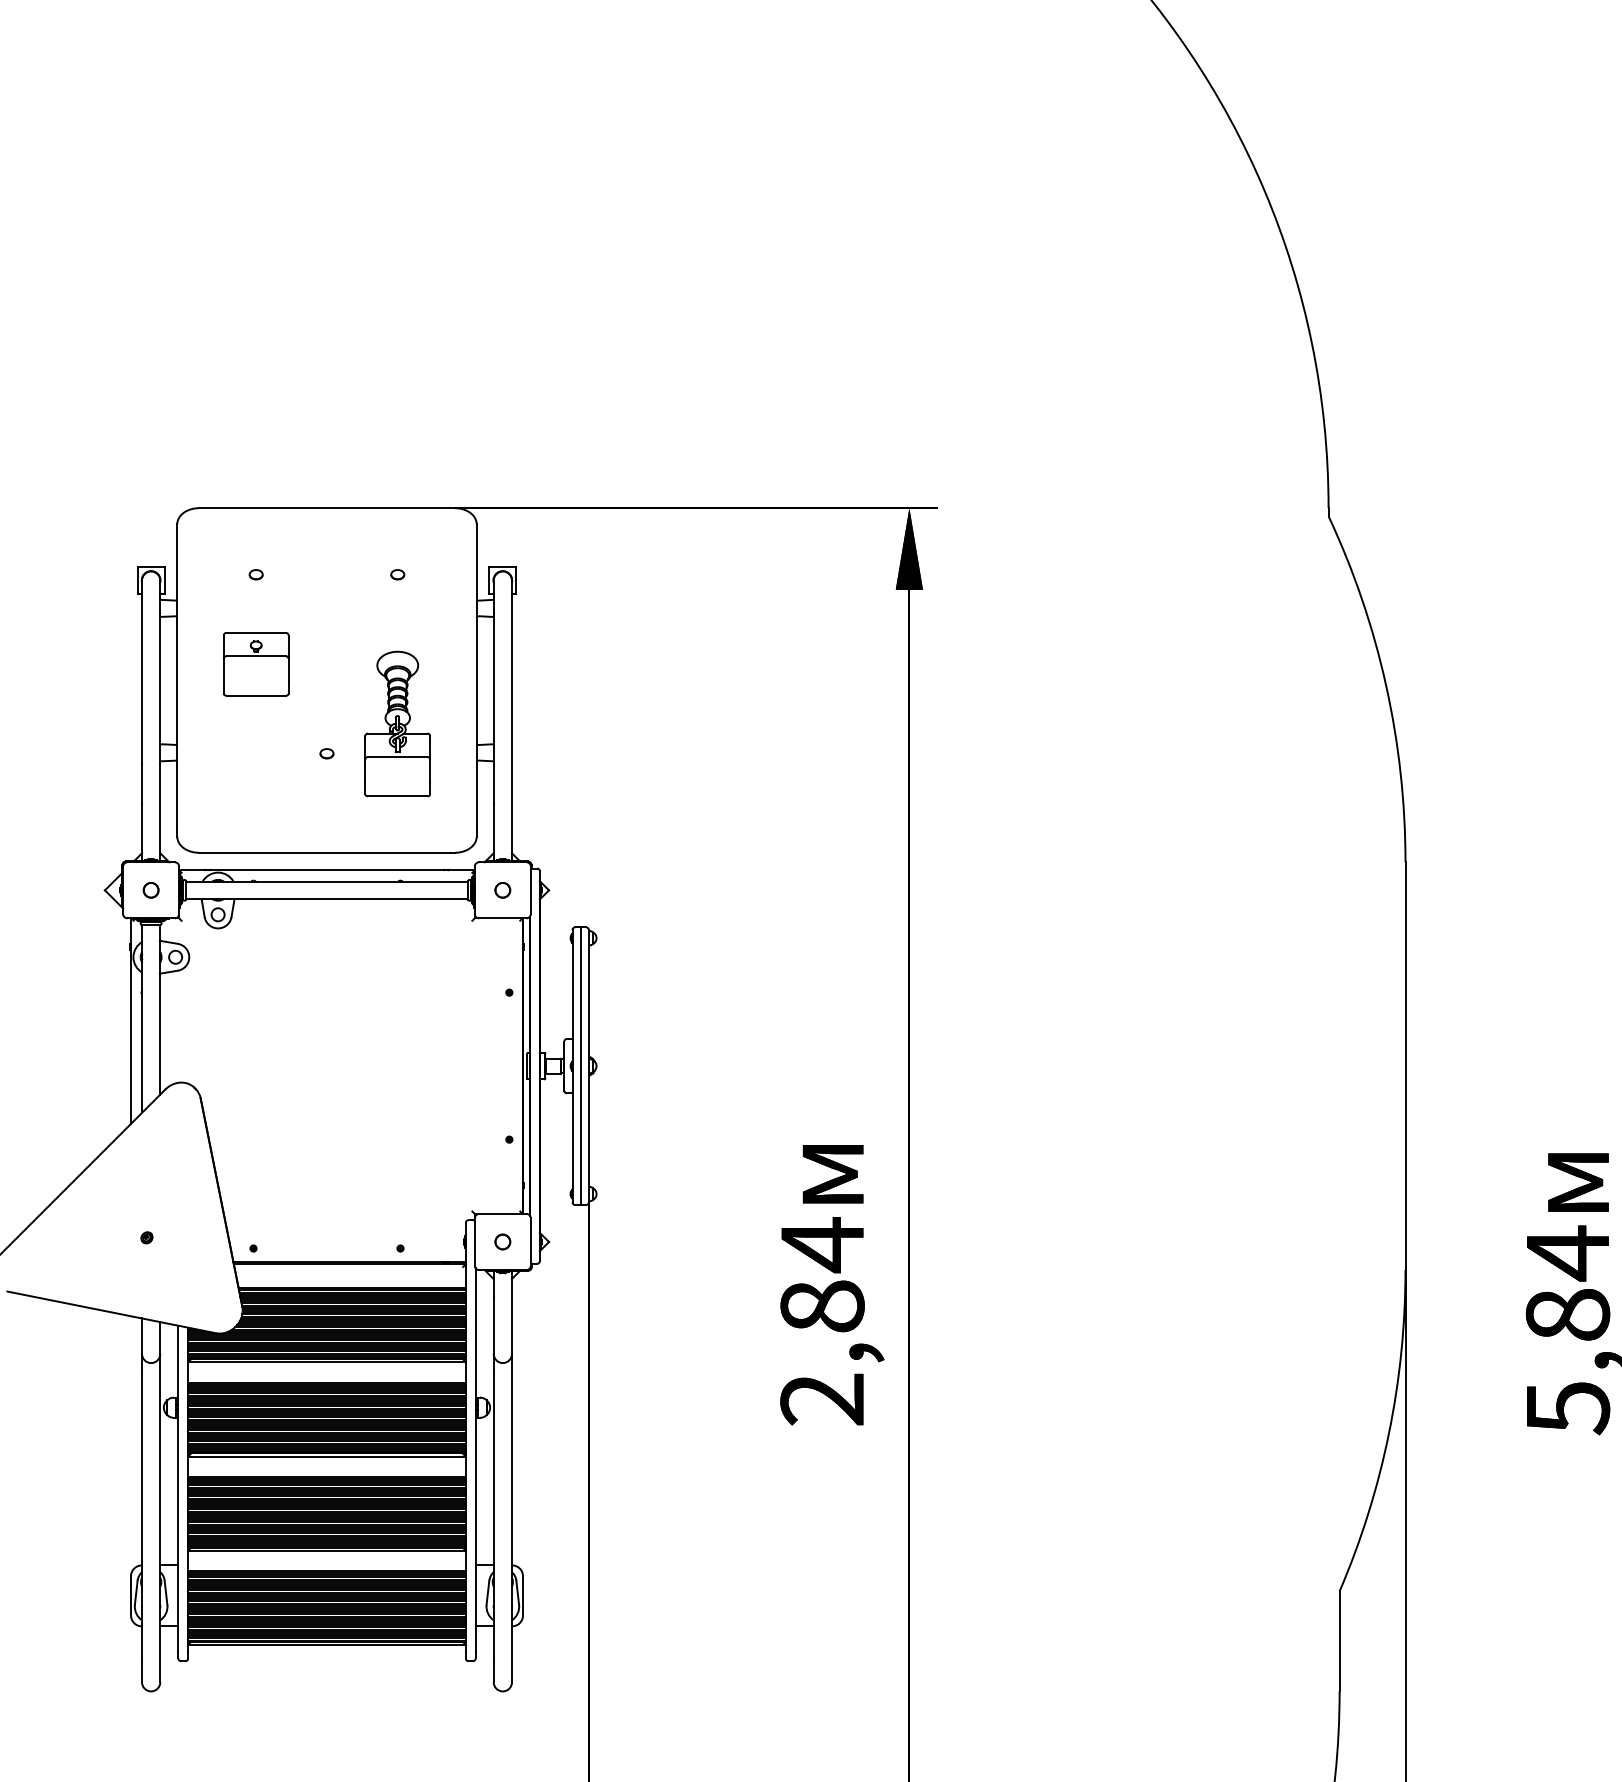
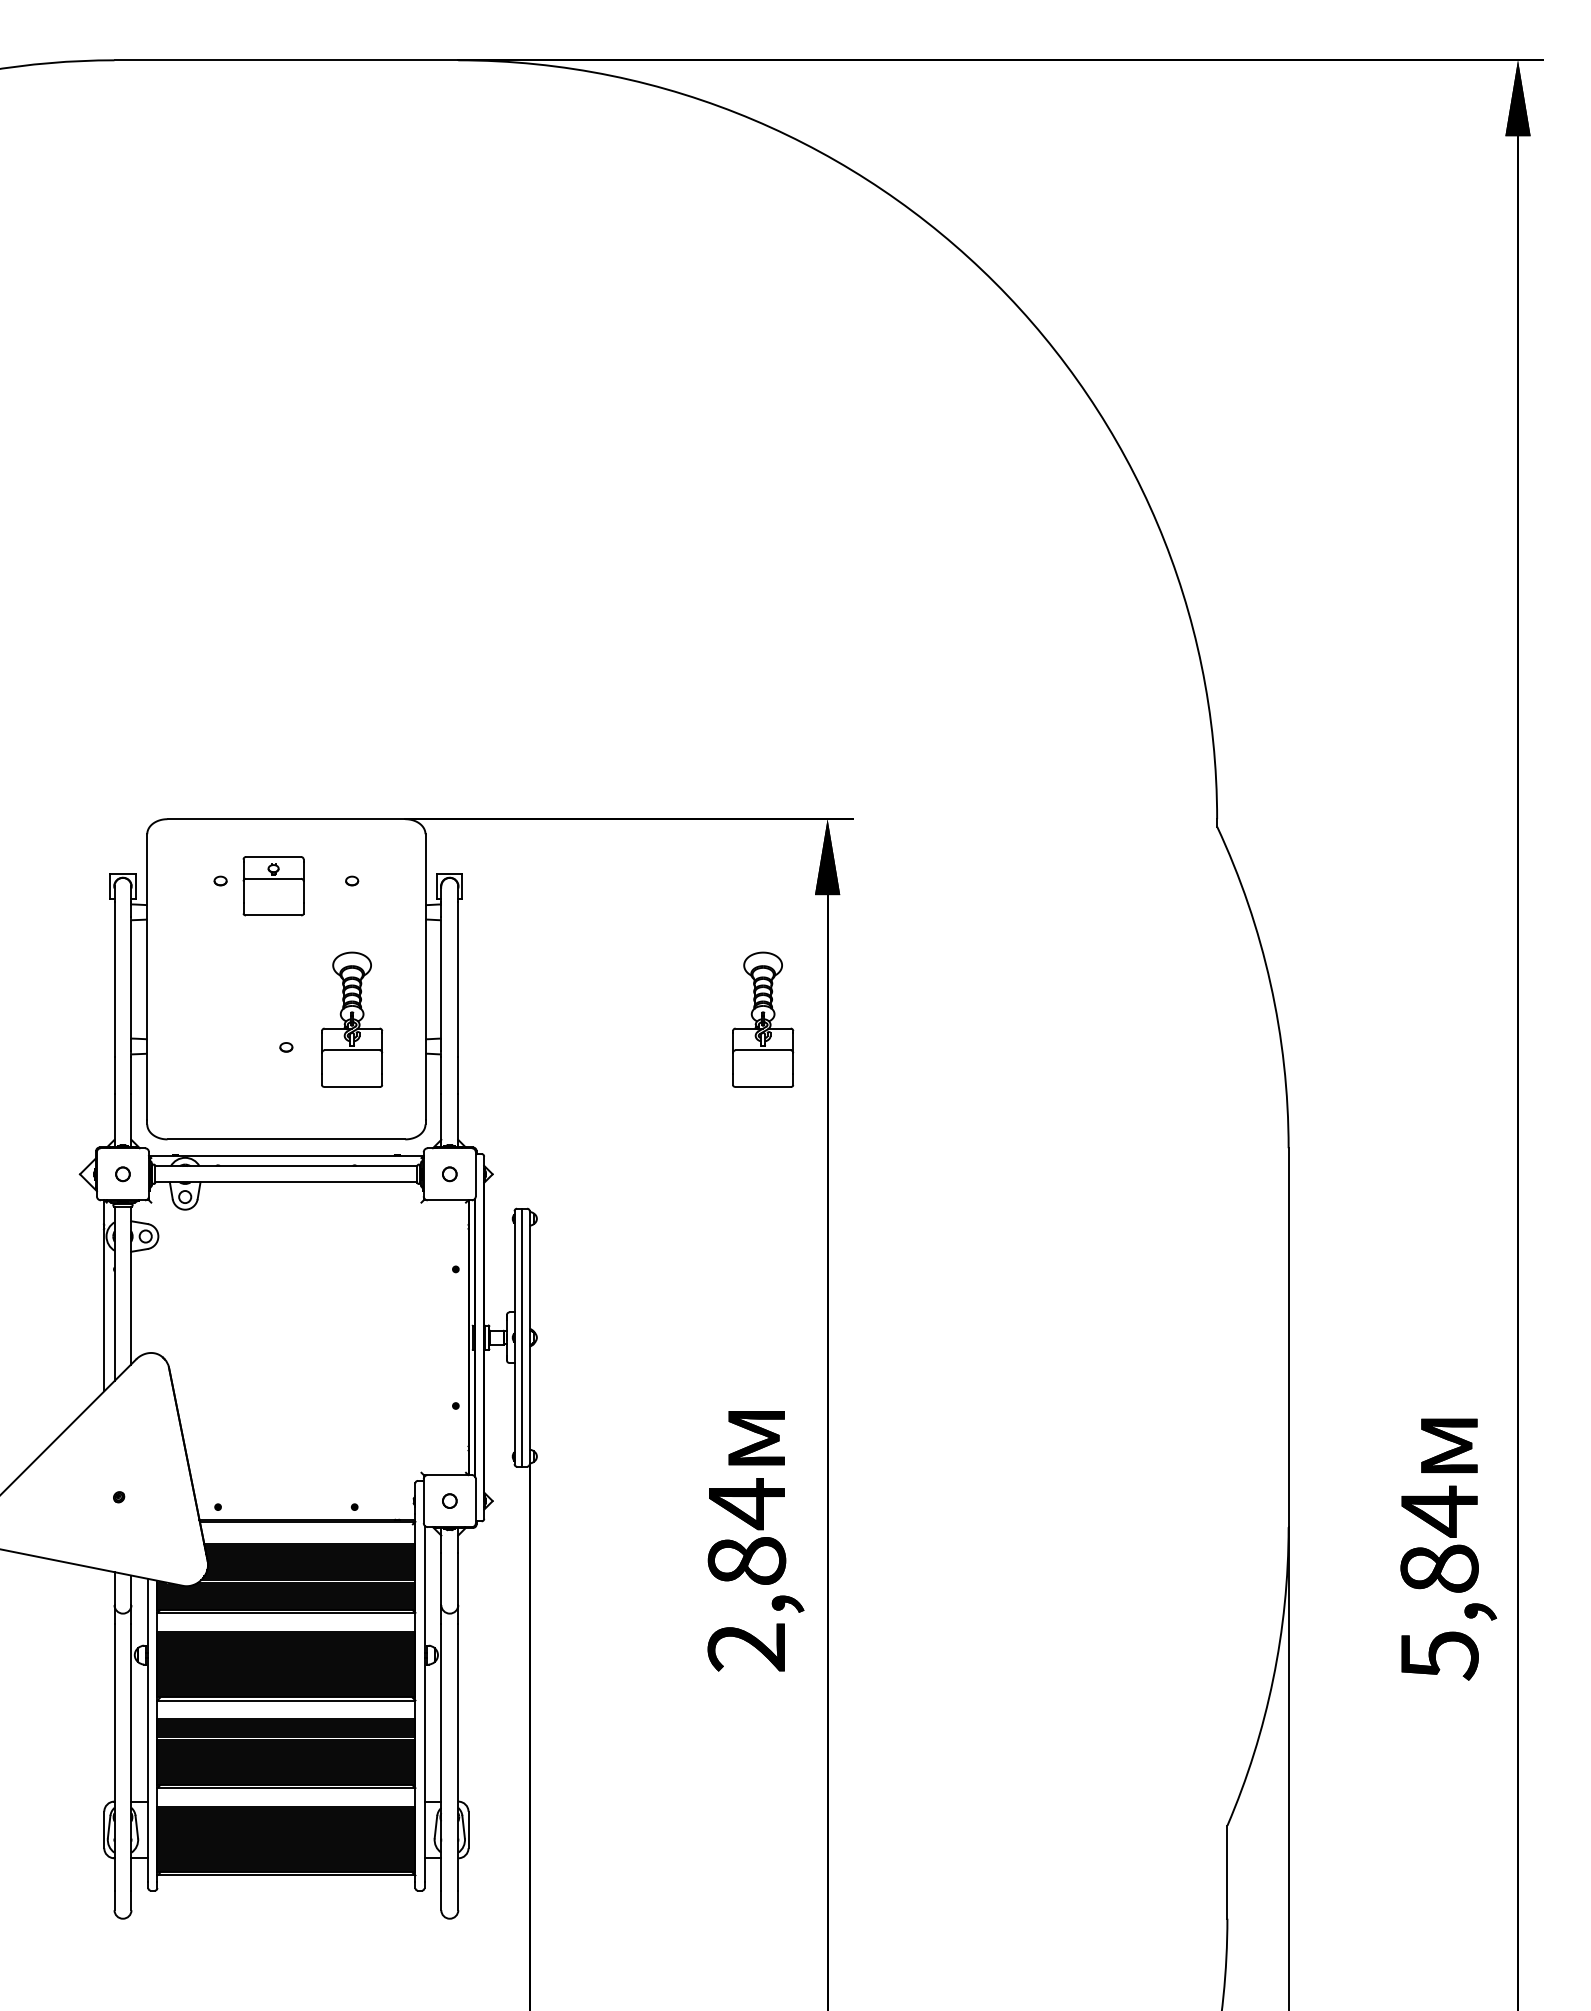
part: (256, 664) -> (273, 886), moved
part: (840, 723) -> (763, 1019), added

